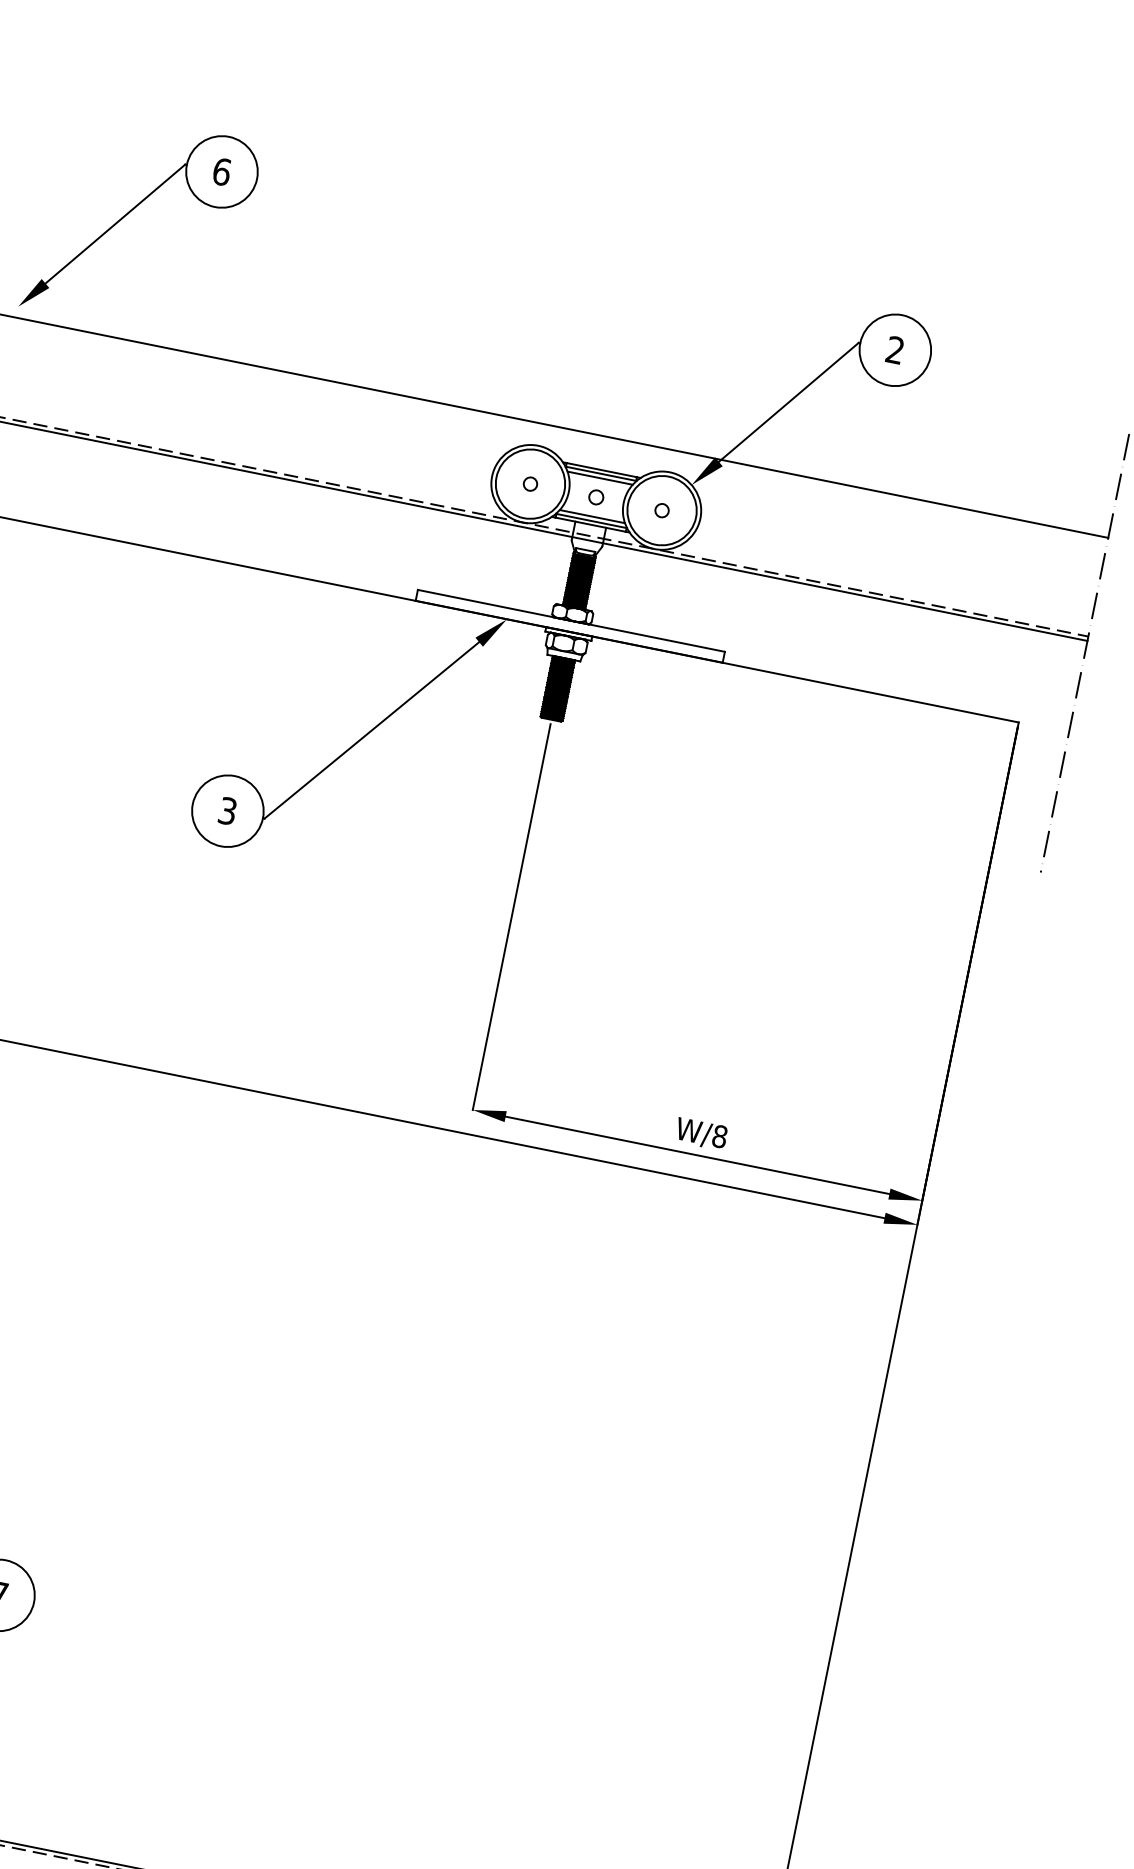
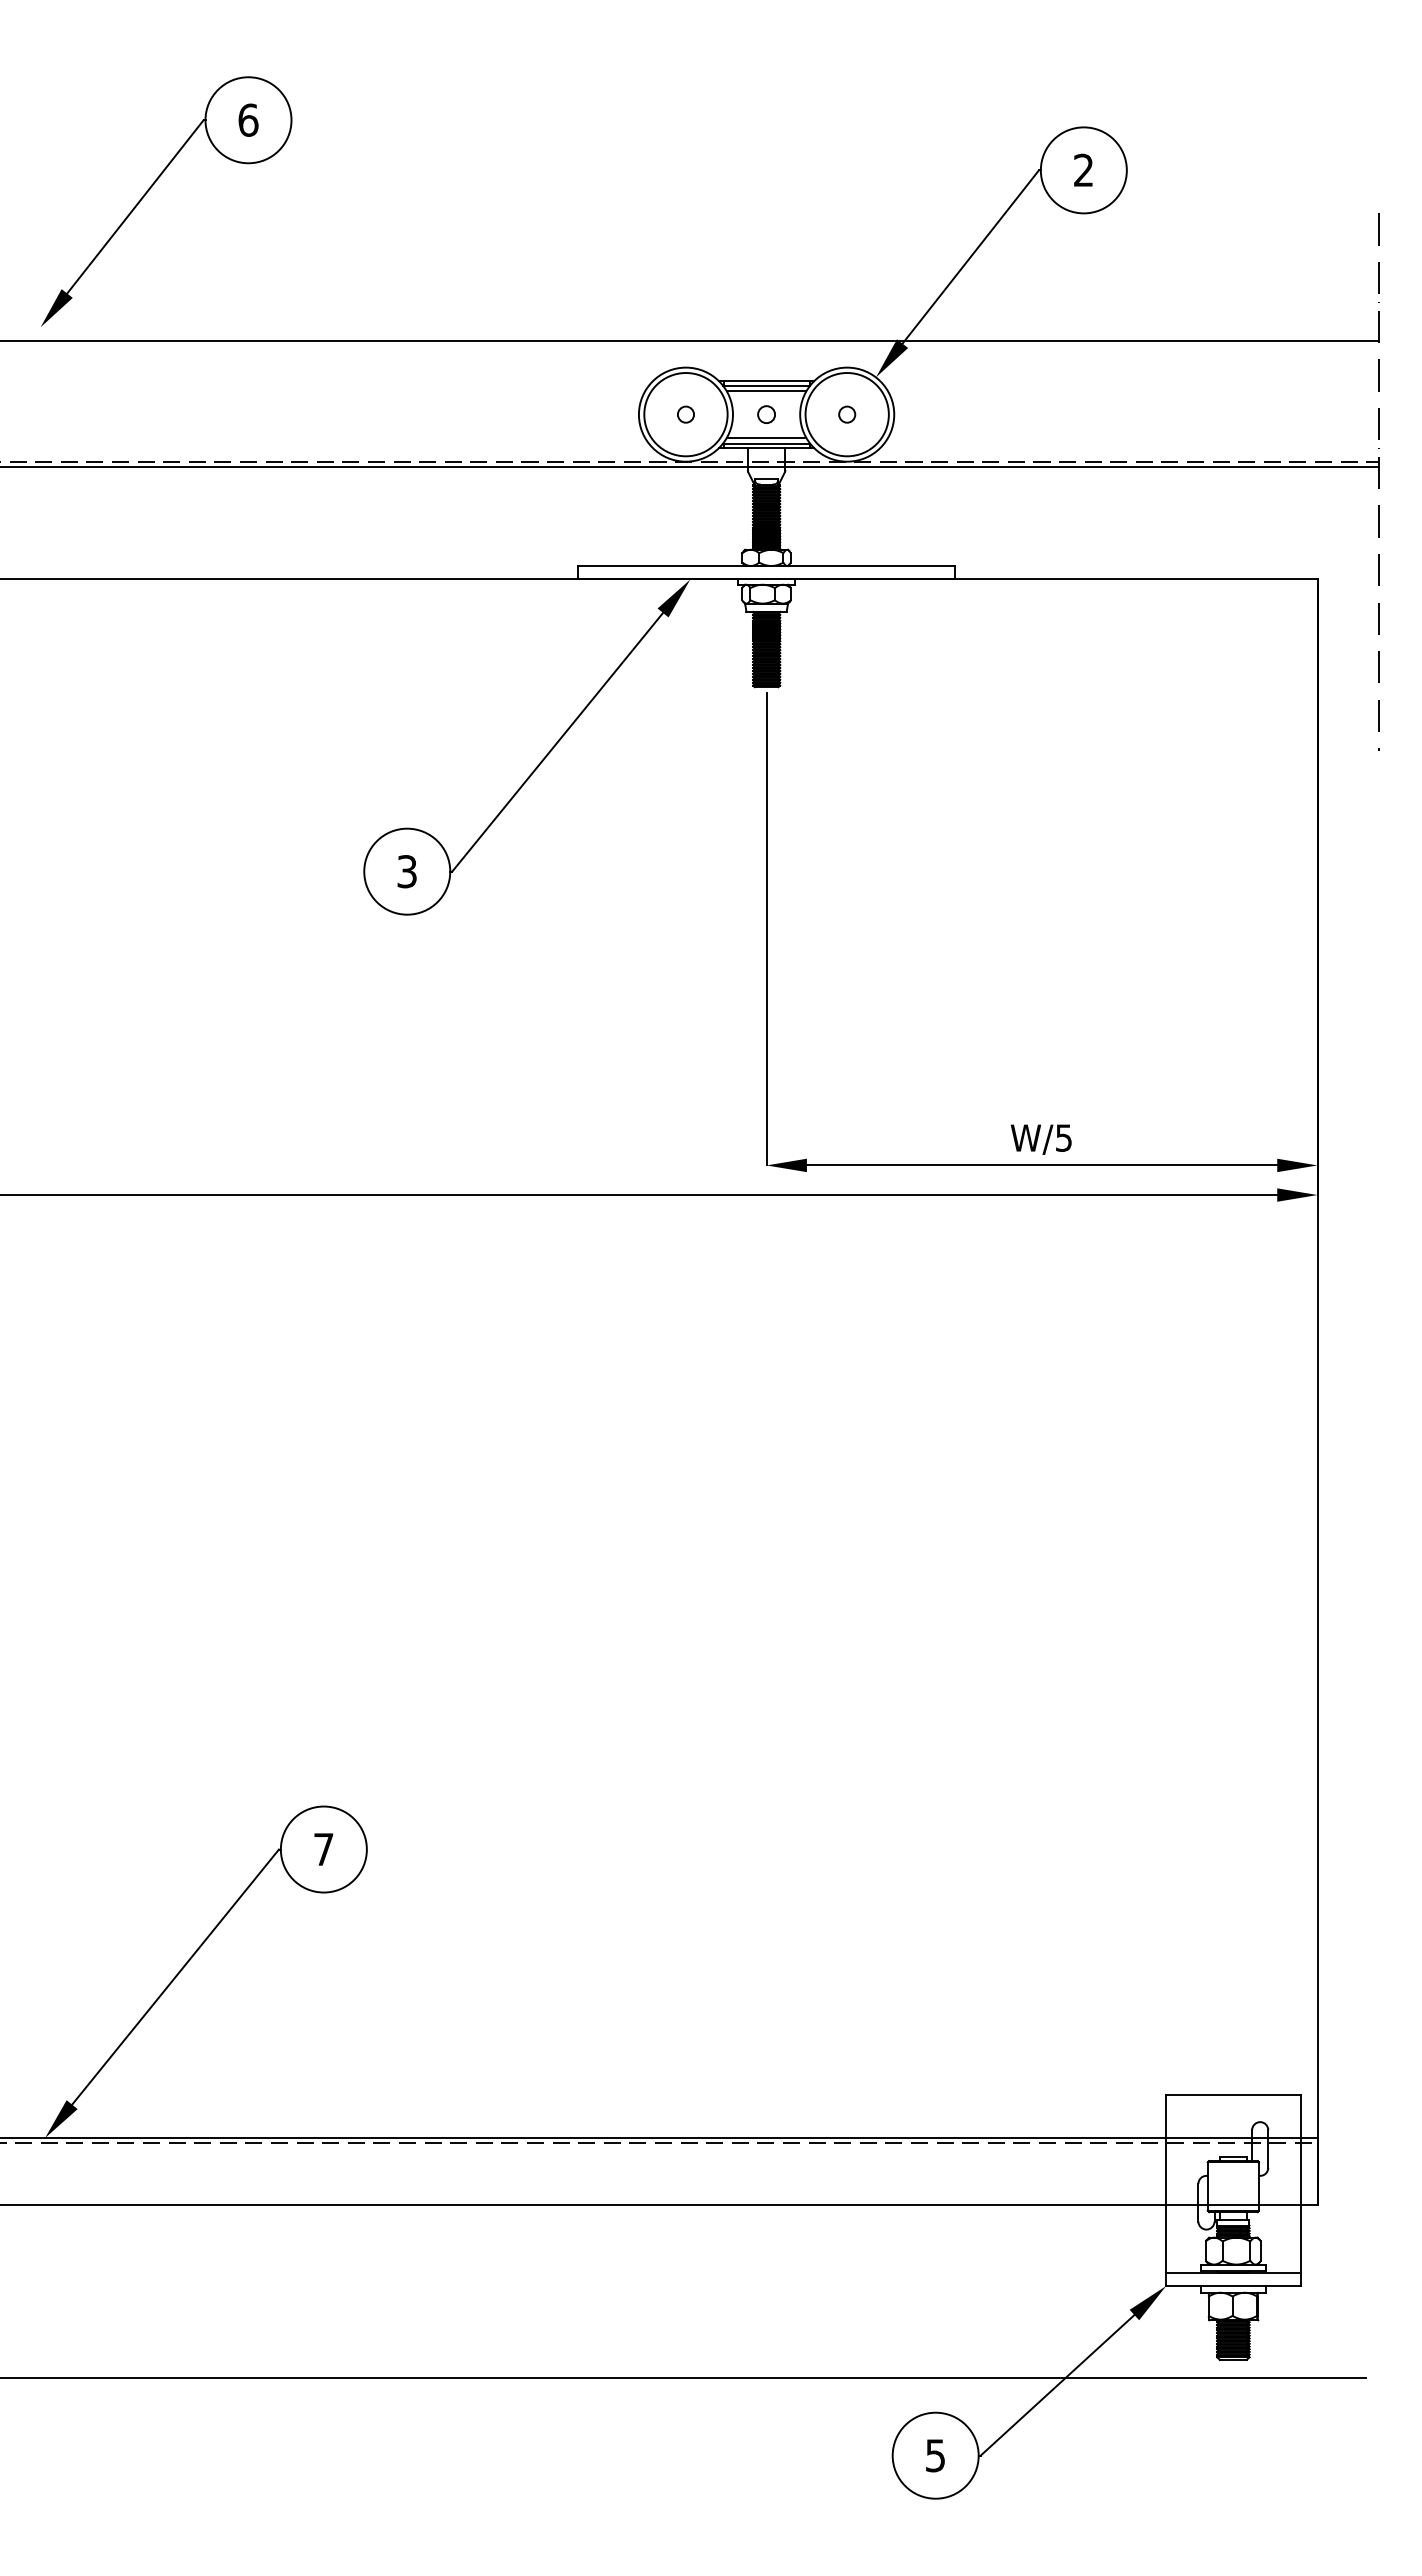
text: (719, 1136) -> (1063, 1137), W/8 -> W/5

